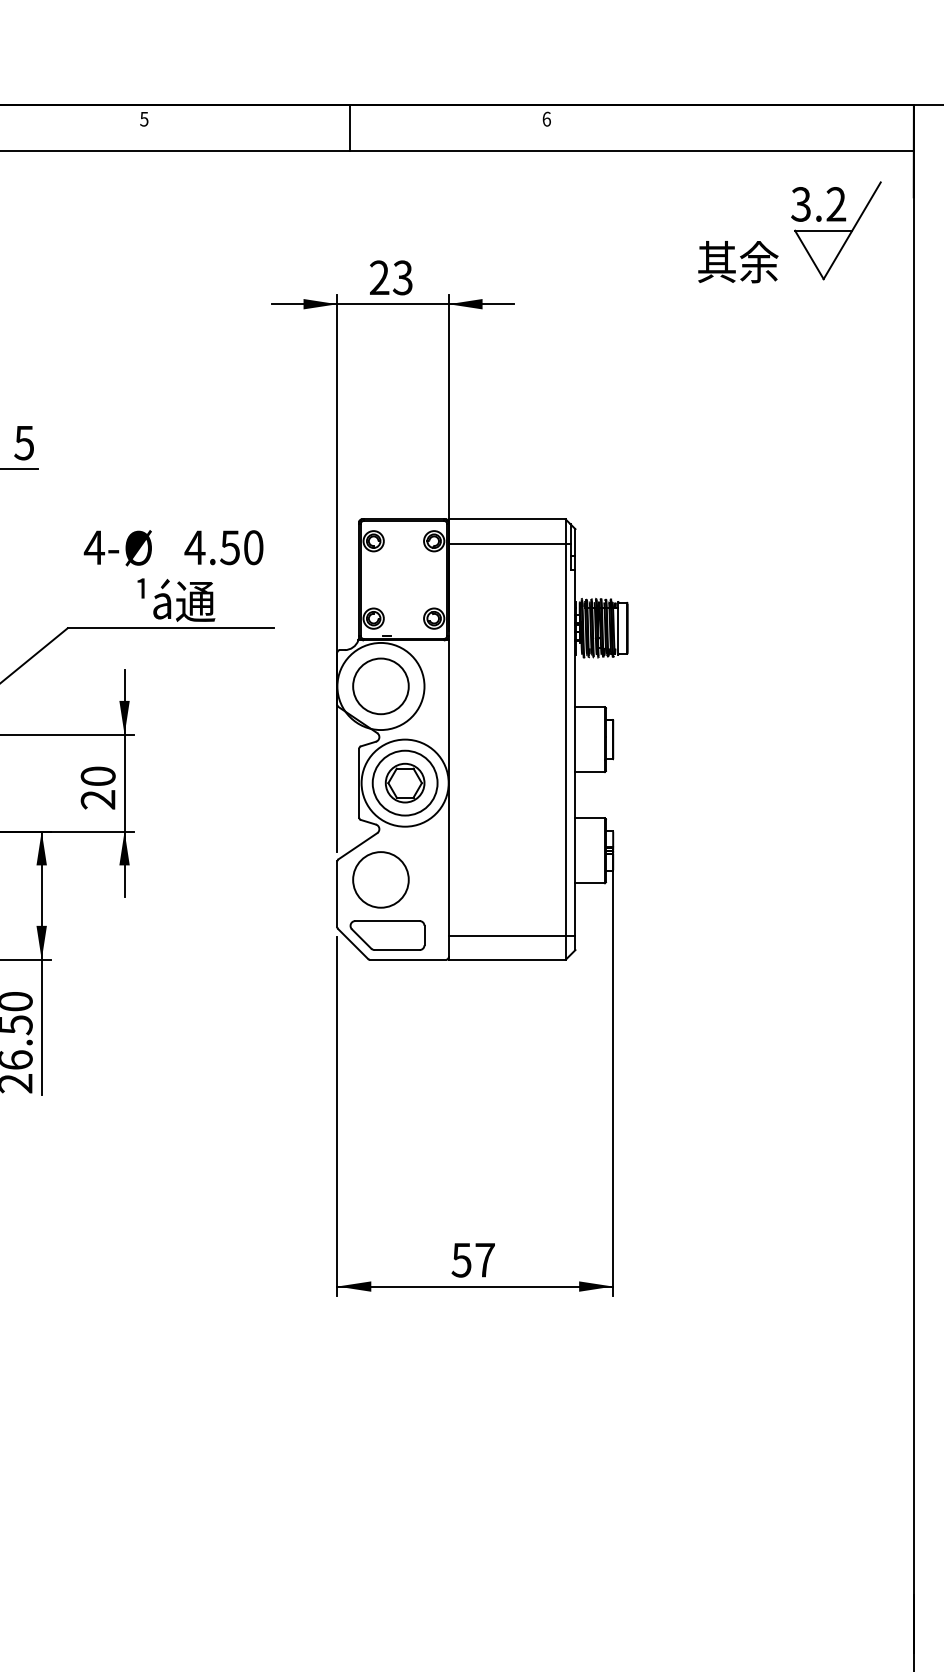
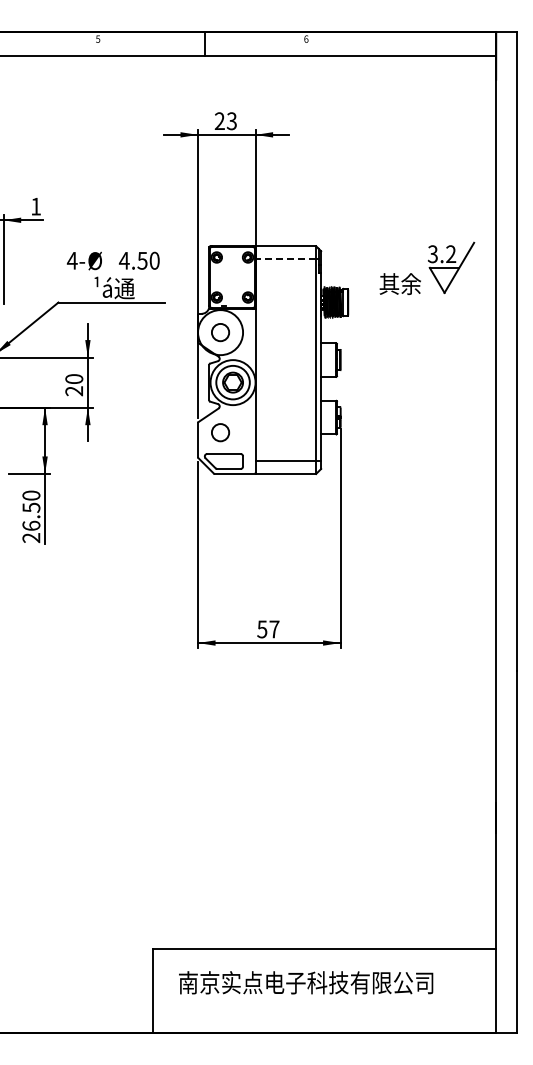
part: (790, 230) -> (427, 267), moved
text: (23, 442) -> (35, 206), 5 -> 1
line: (506, 543) -> (285, 258), solid -> dashed
circle: (380, 686) -> (220, 332), size x0.6
circle: (380, 879) -> (220, 432), size x0.6

